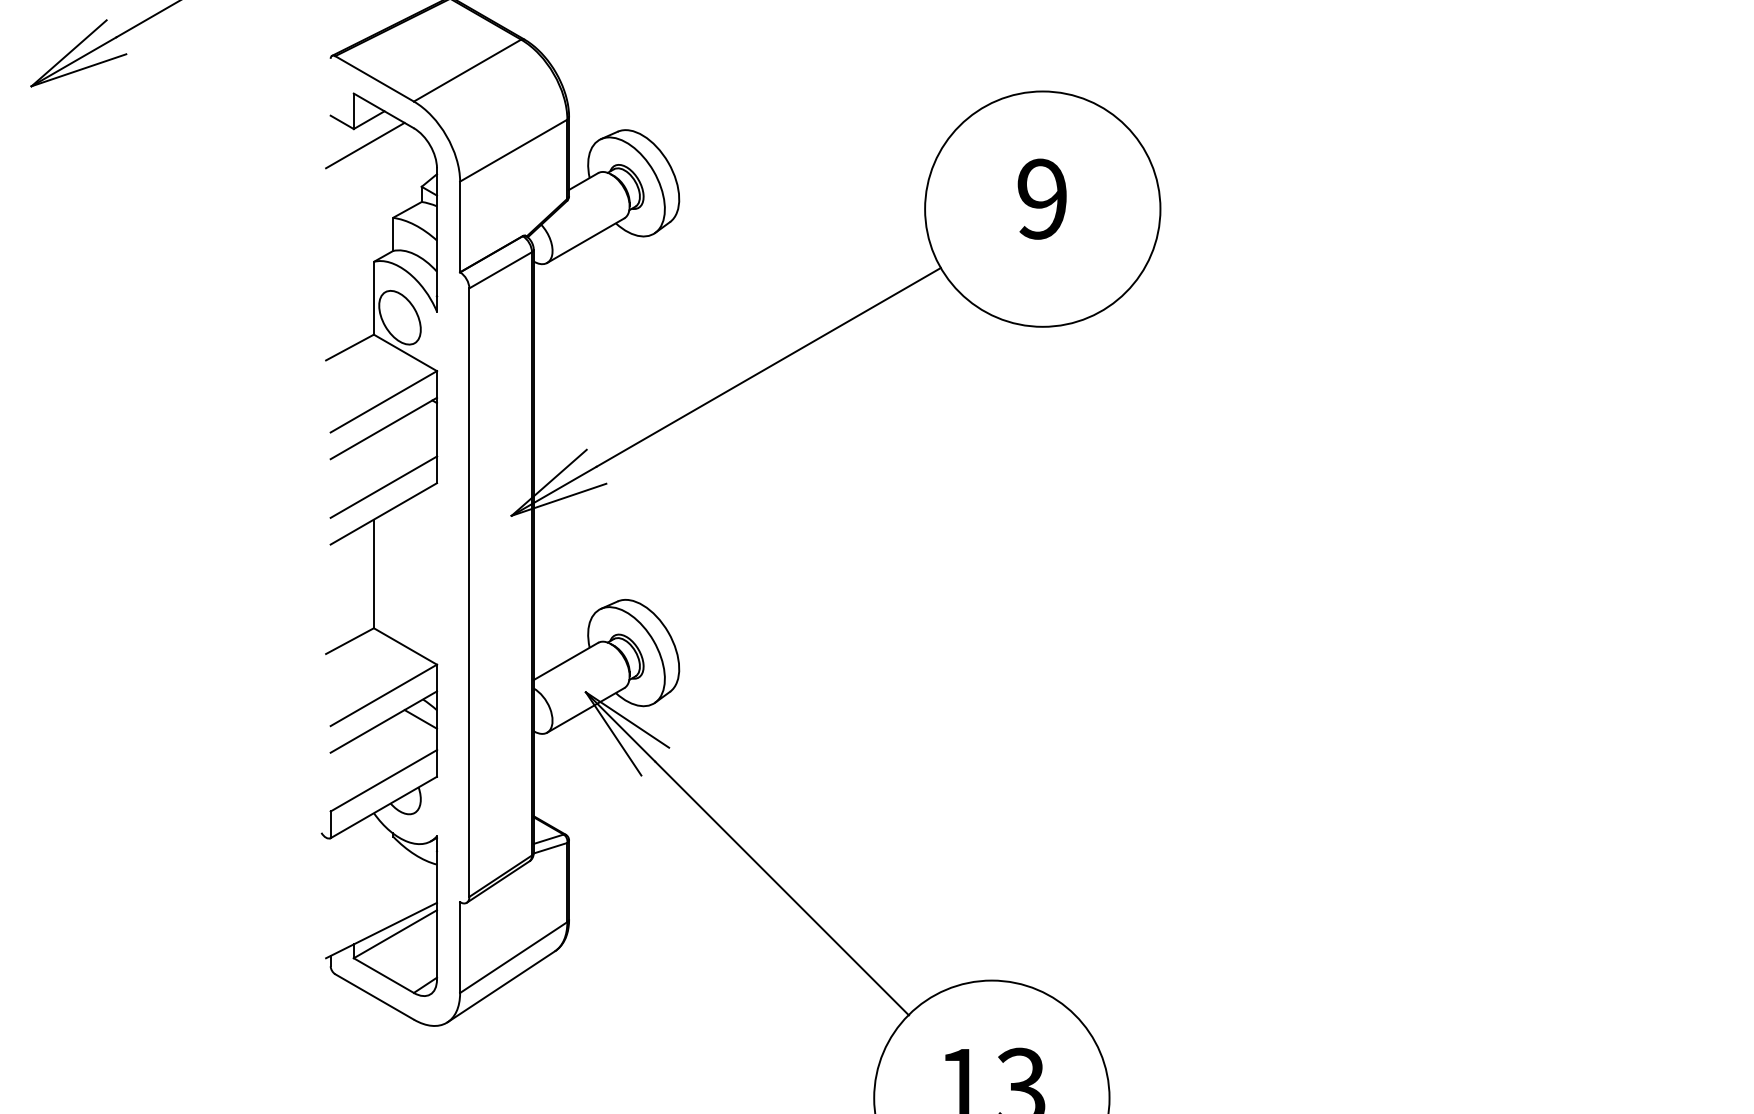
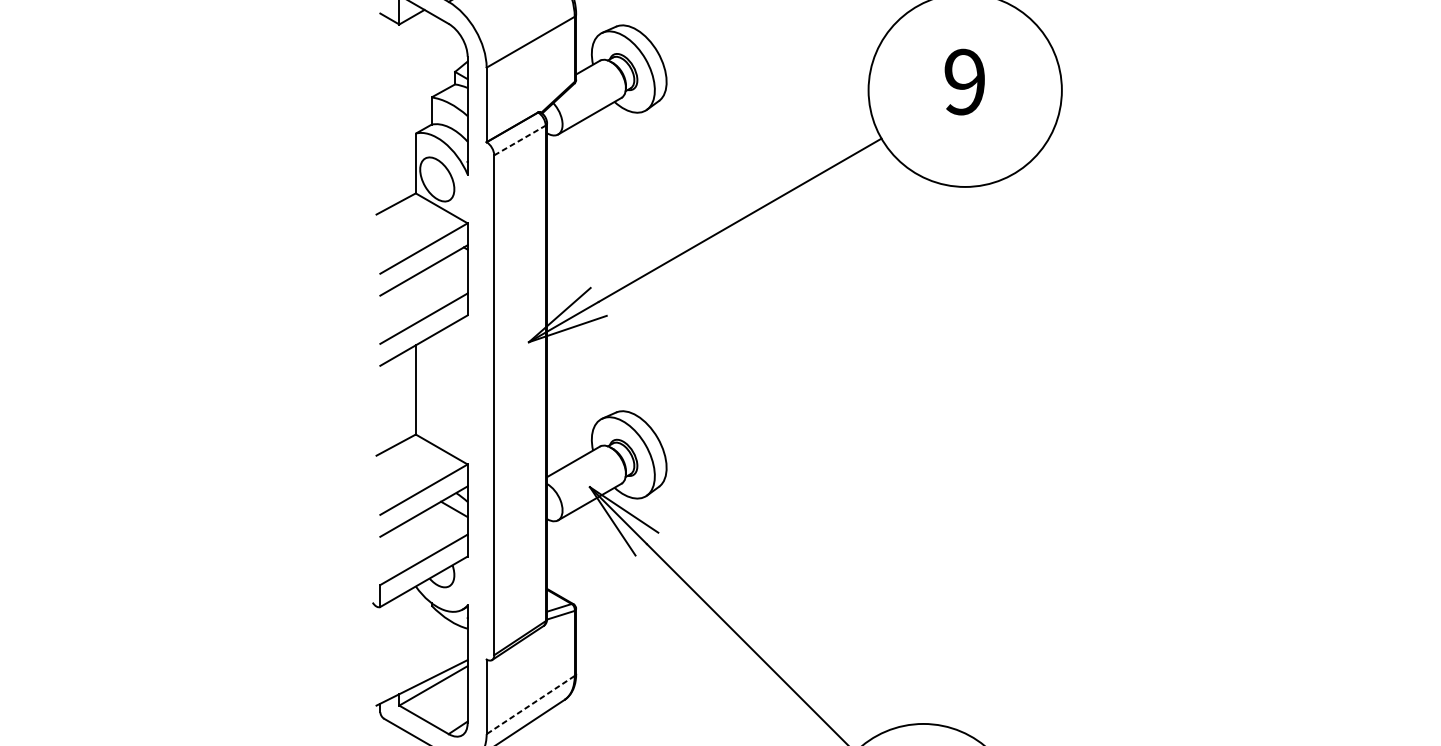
line: (365, 145) -> (408, 38), removed
line: (501, 270) -> (520, 140), solid -> dashed
line: (513, 957) -> (530, 704), solid -> dashed

